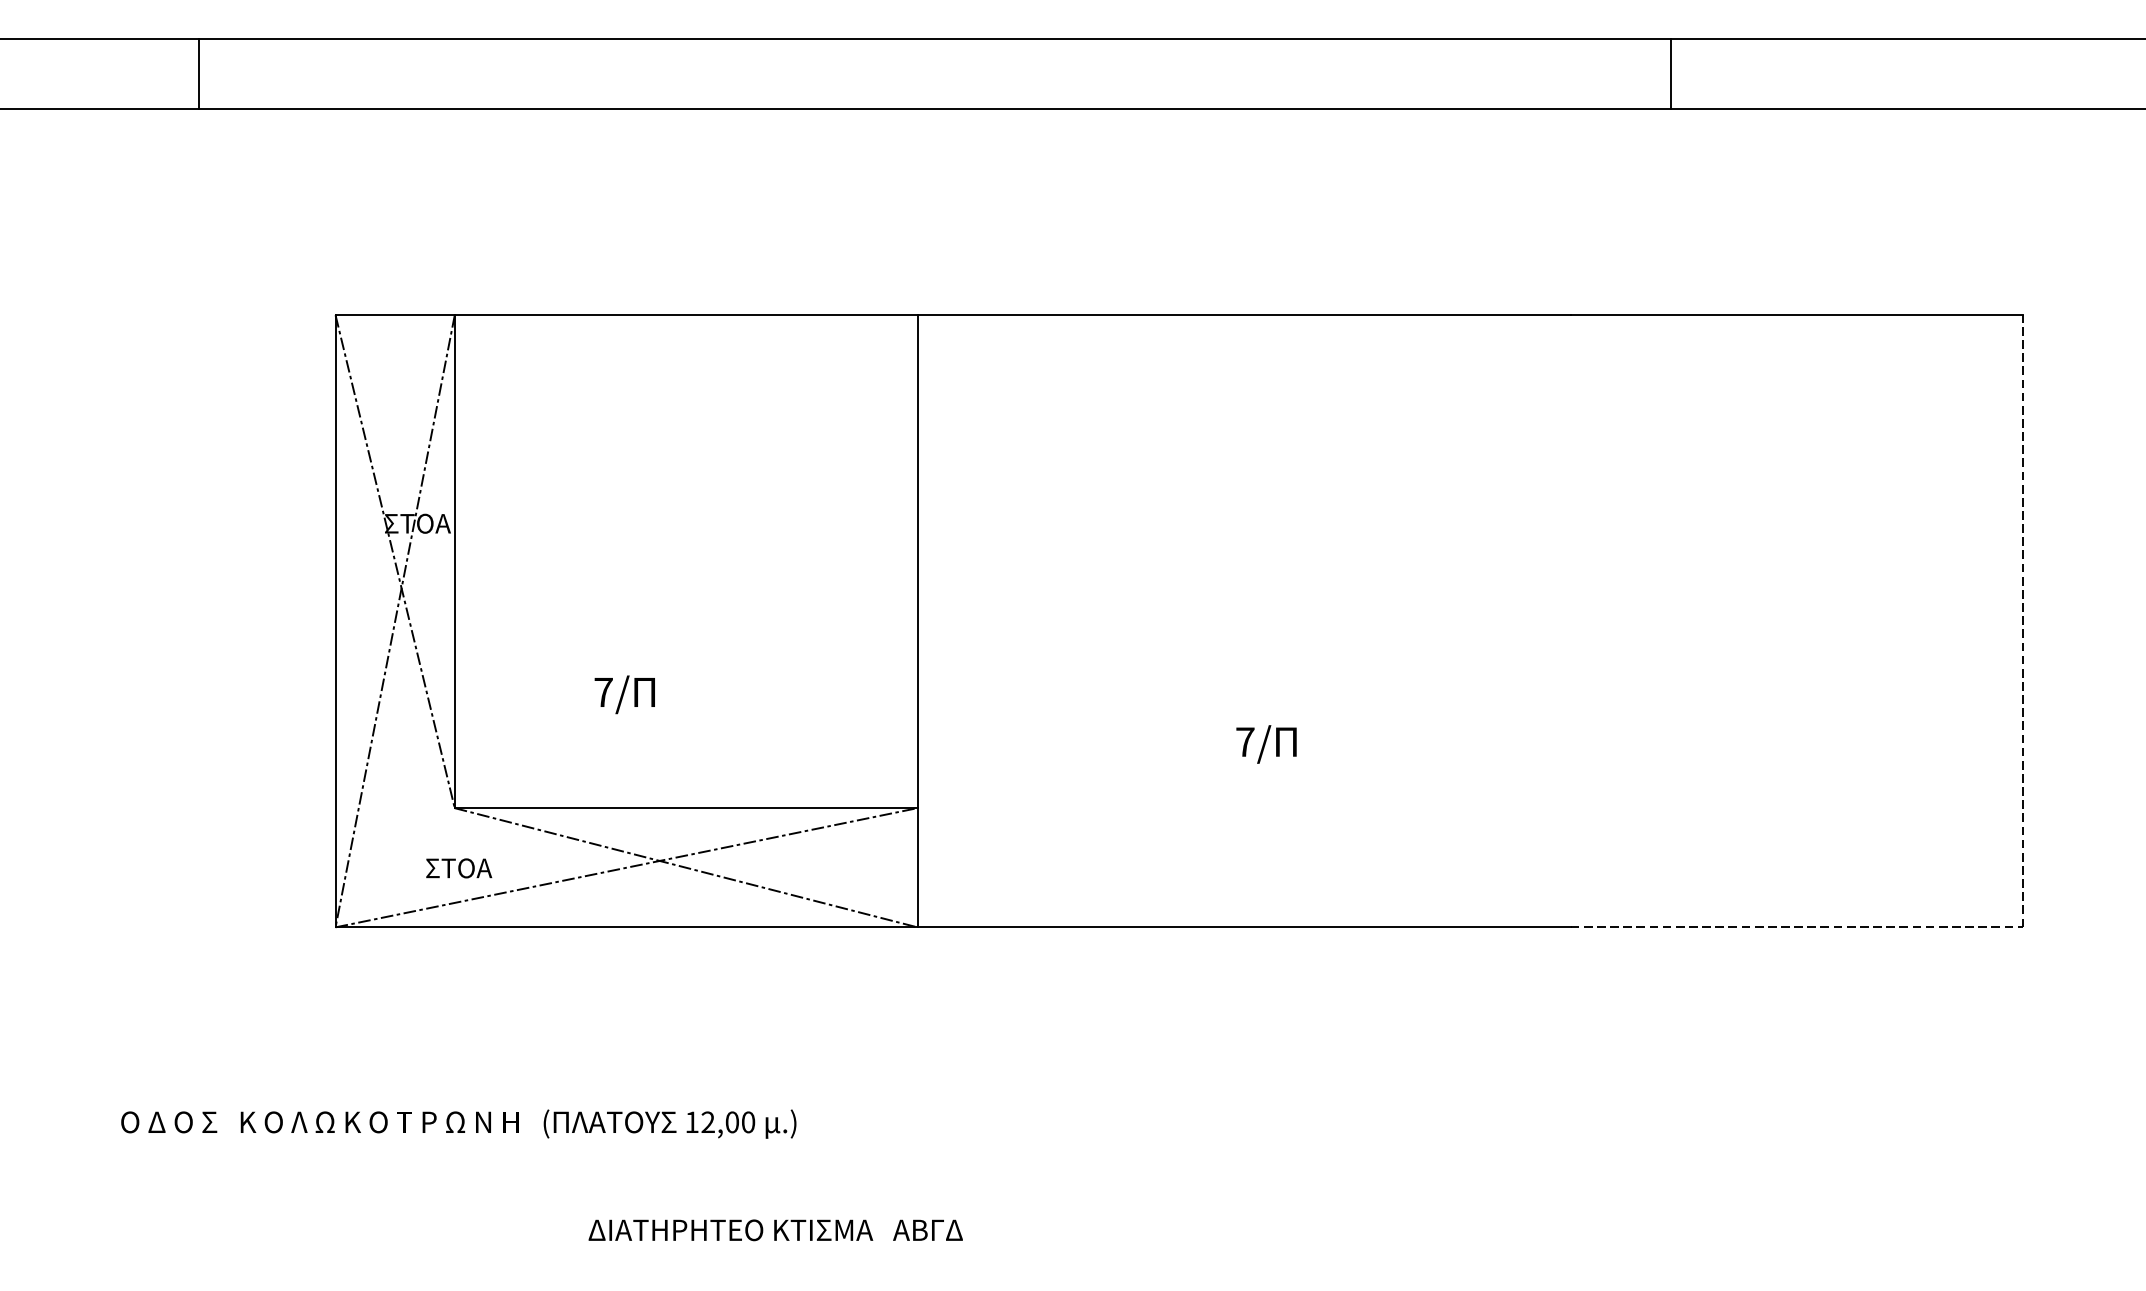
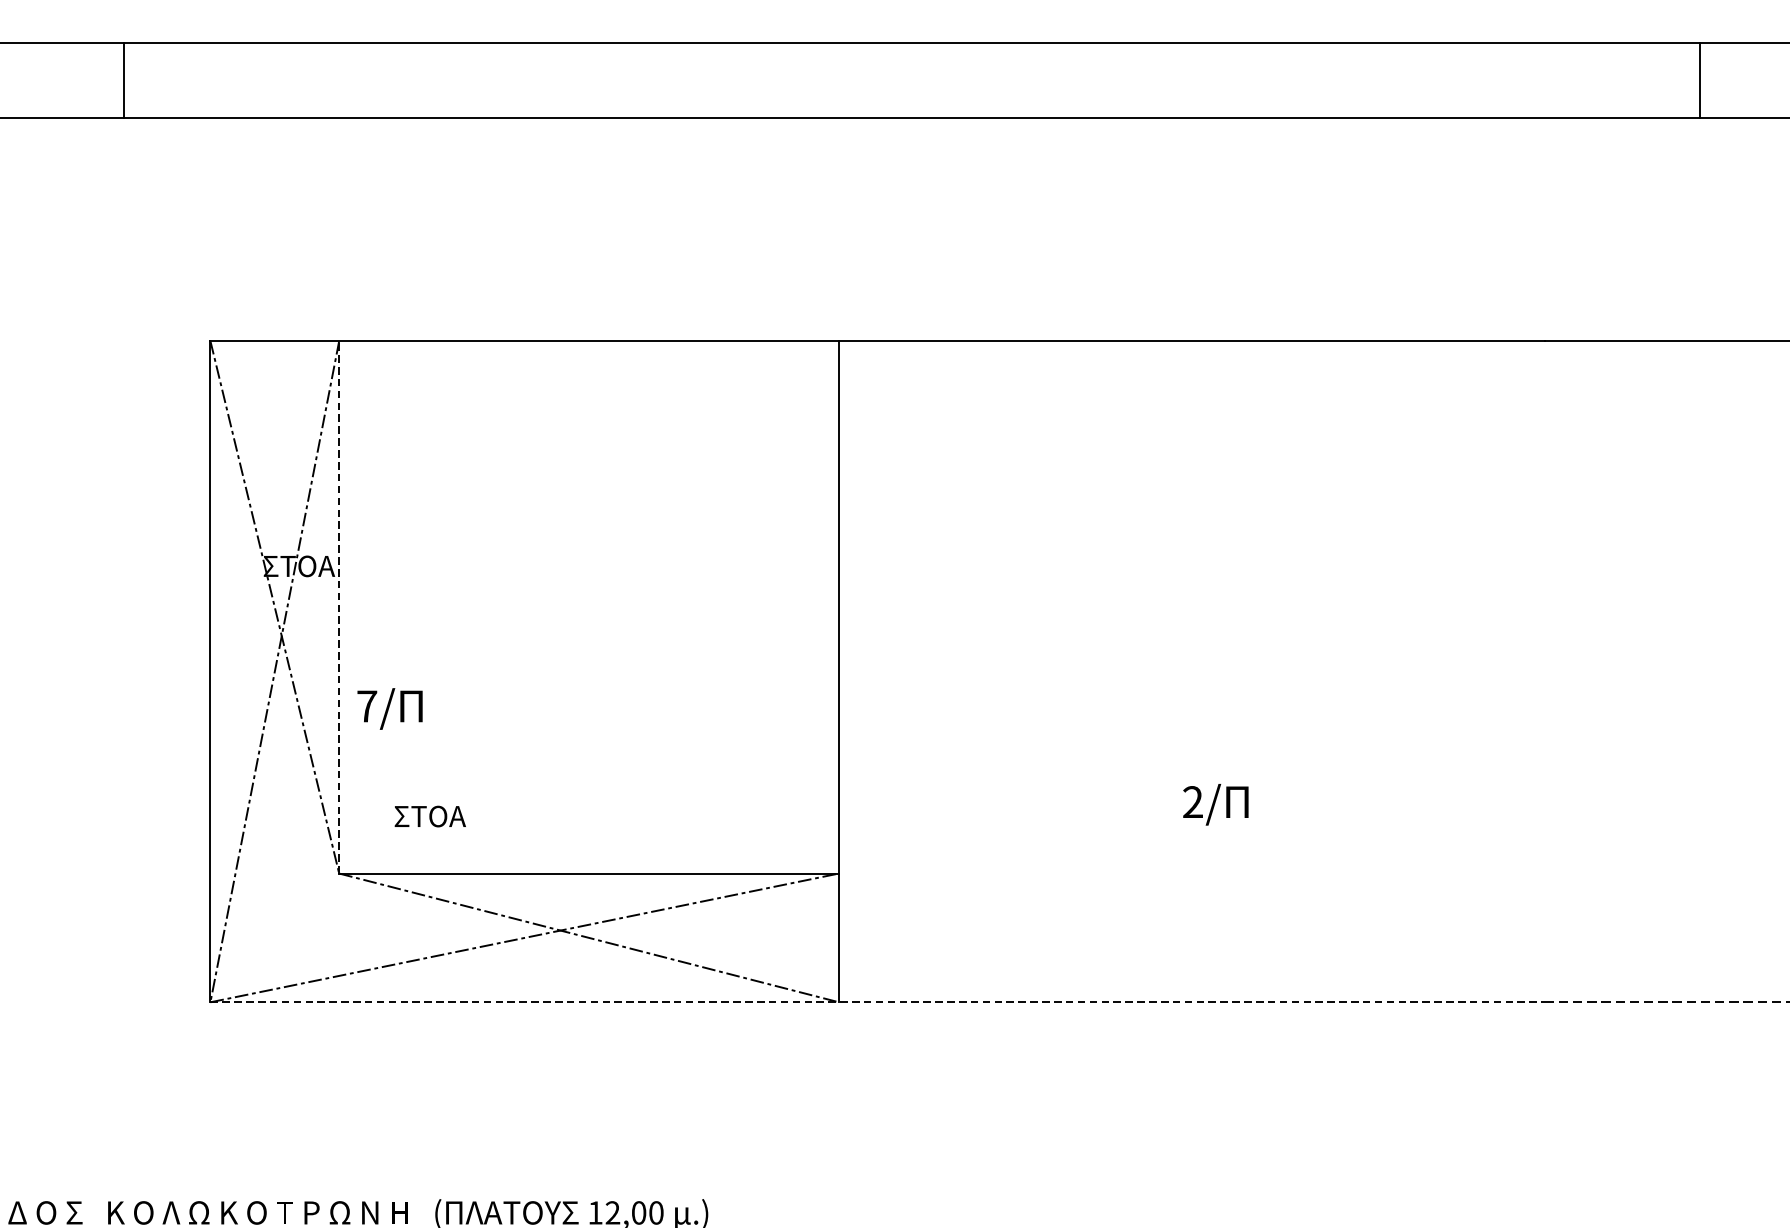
line: (198, 73) -> (123, 80), moved
line: (1671, 73) -> (1700, 80), moved
line: (454, 561) -> (338, 607), solid -> dashed
text: (624, 694) -> (389, 708), moved
text: (1245, 741) -> (1193, 801), 7/ -> 2/
text: (459, 868) -> (430, 816), moved
line: (953, 927) -> (877, 1002), solid -> dashed

